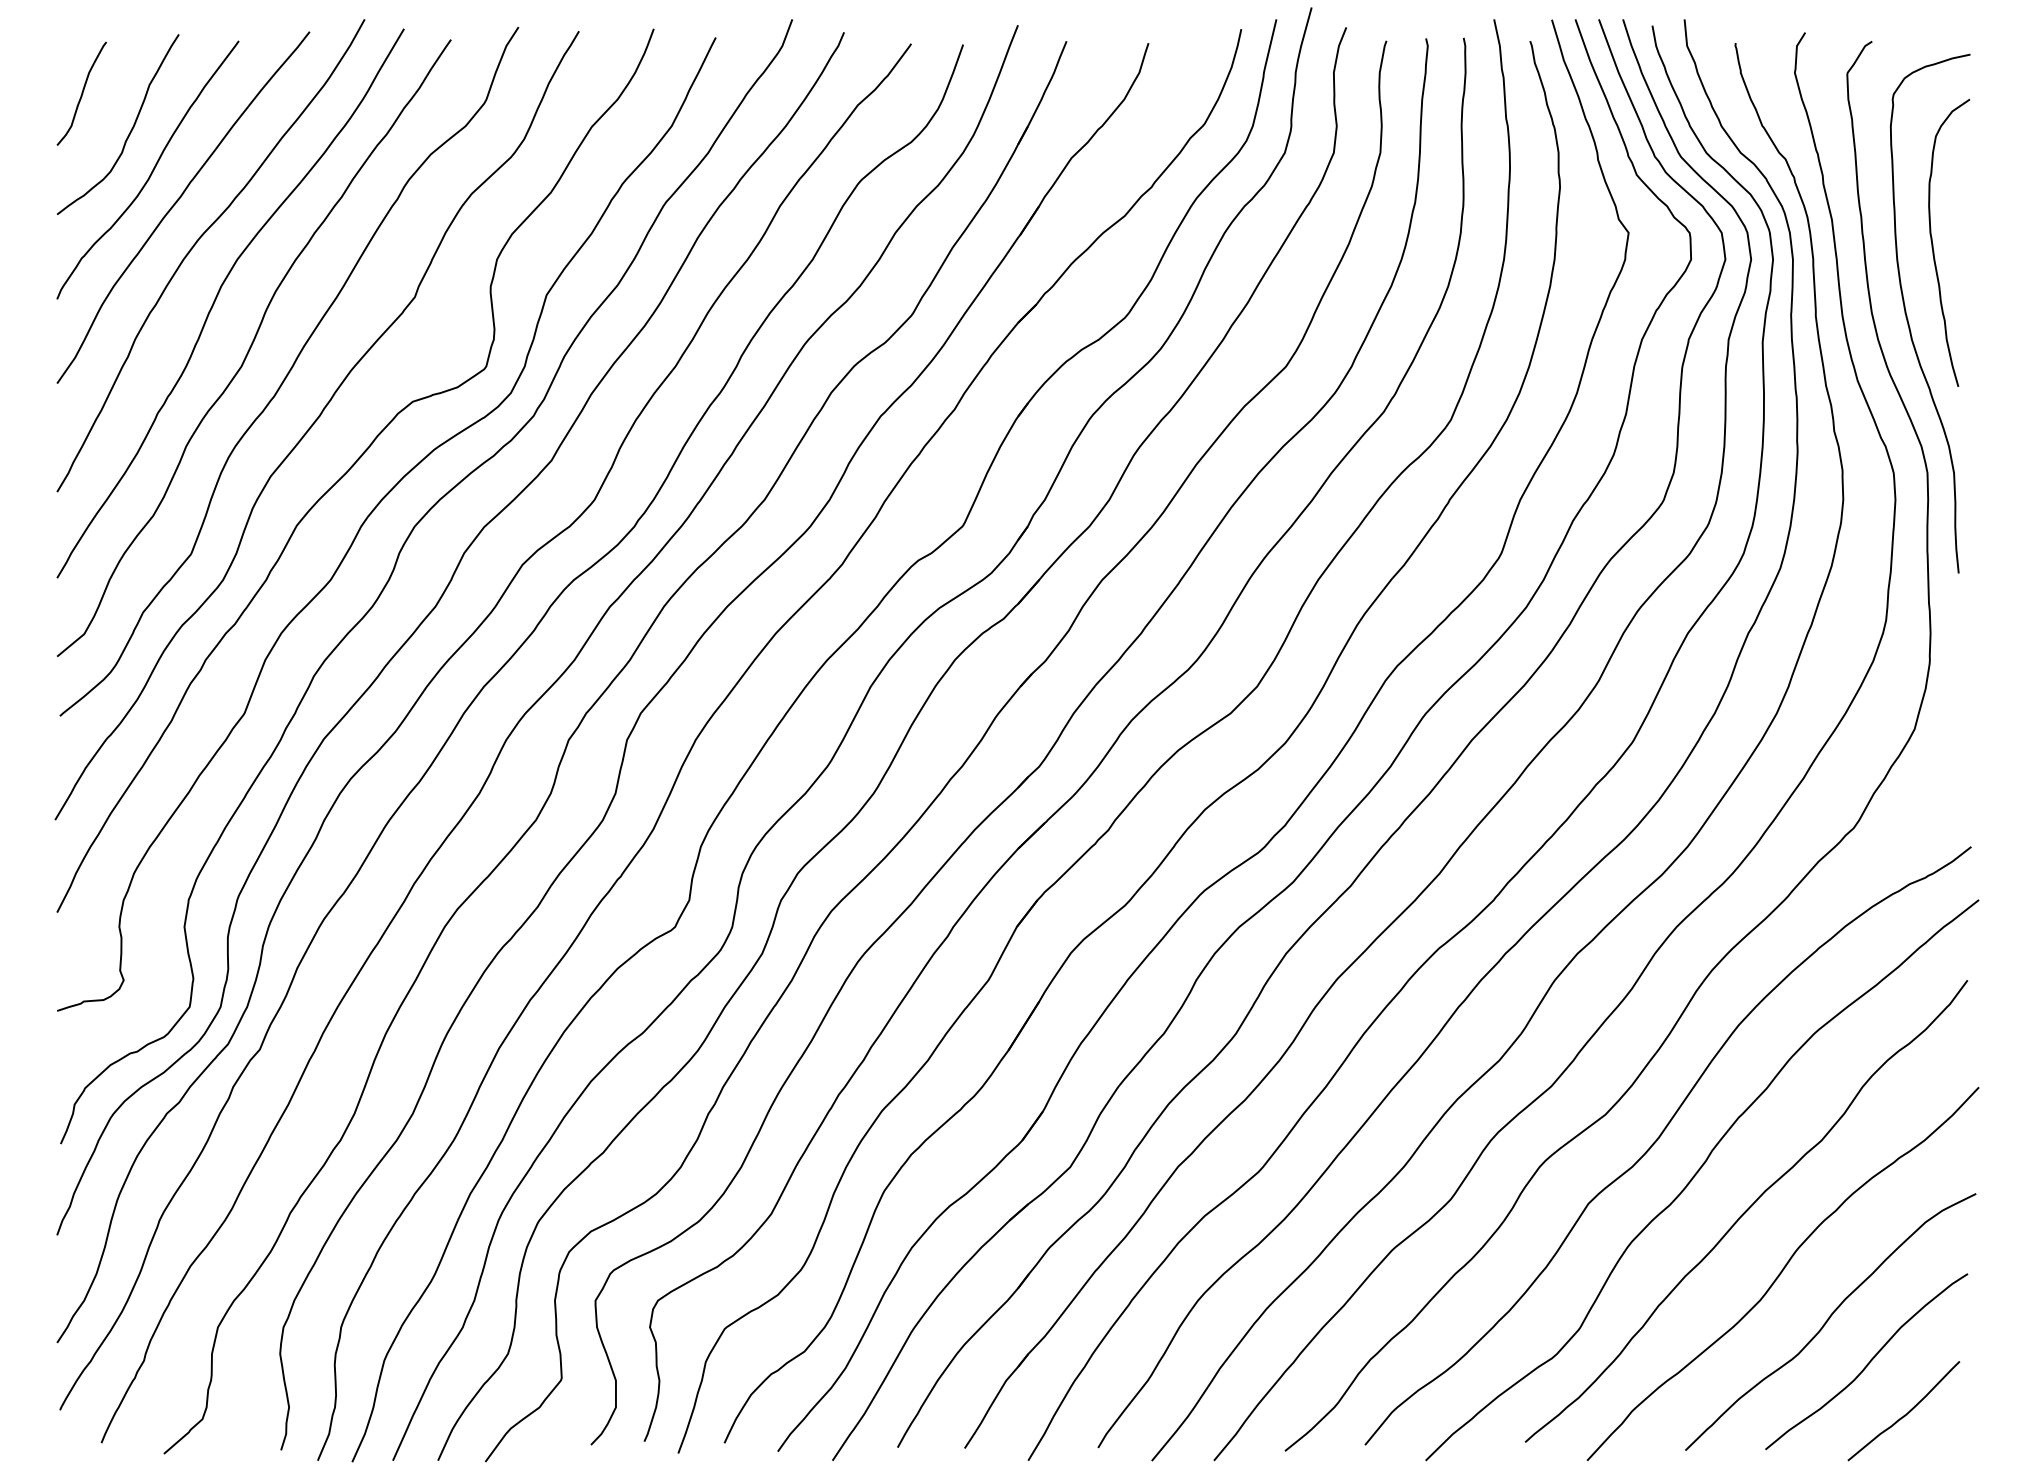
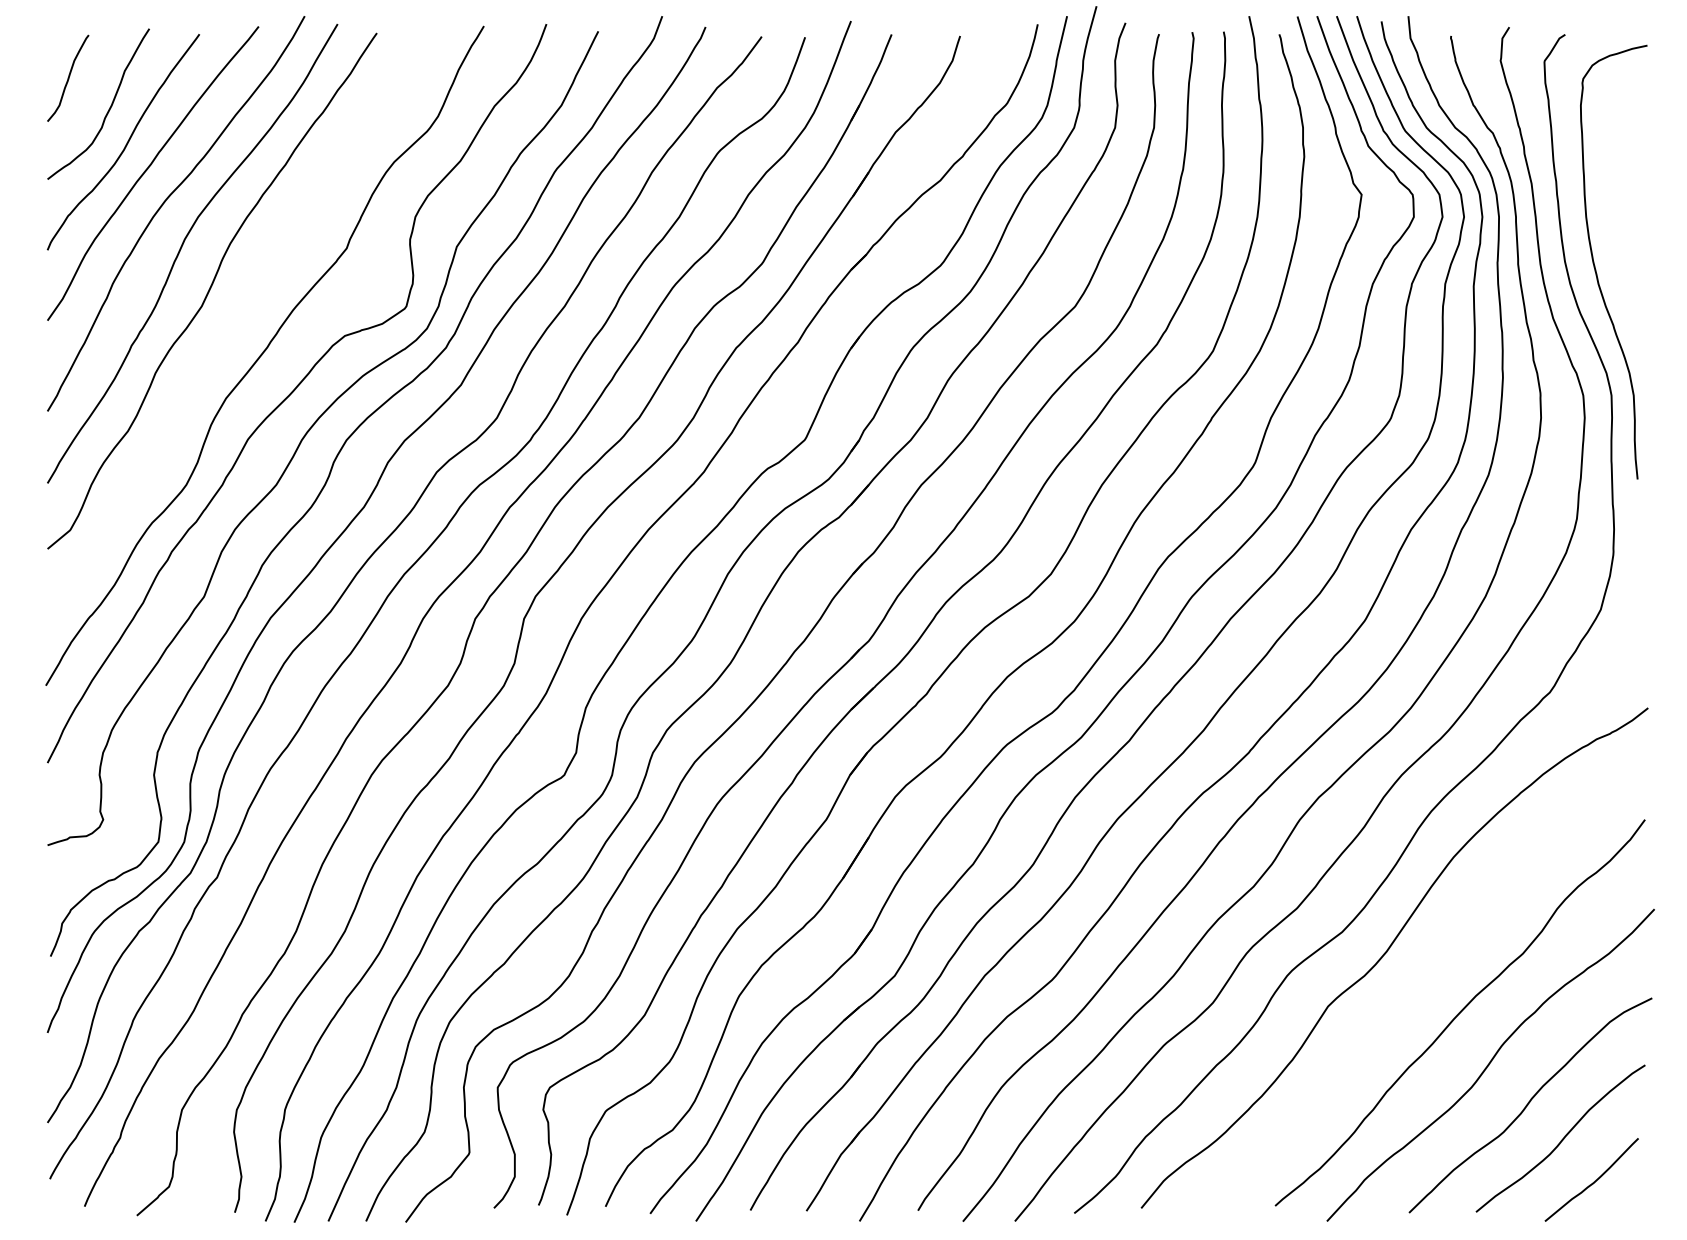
curve: (1933, 242) -> (1616, 202), removed
curve: (289, 371) -> (241, 310), removed
curve: (1696, 1175) -> (1418, 982), removed

